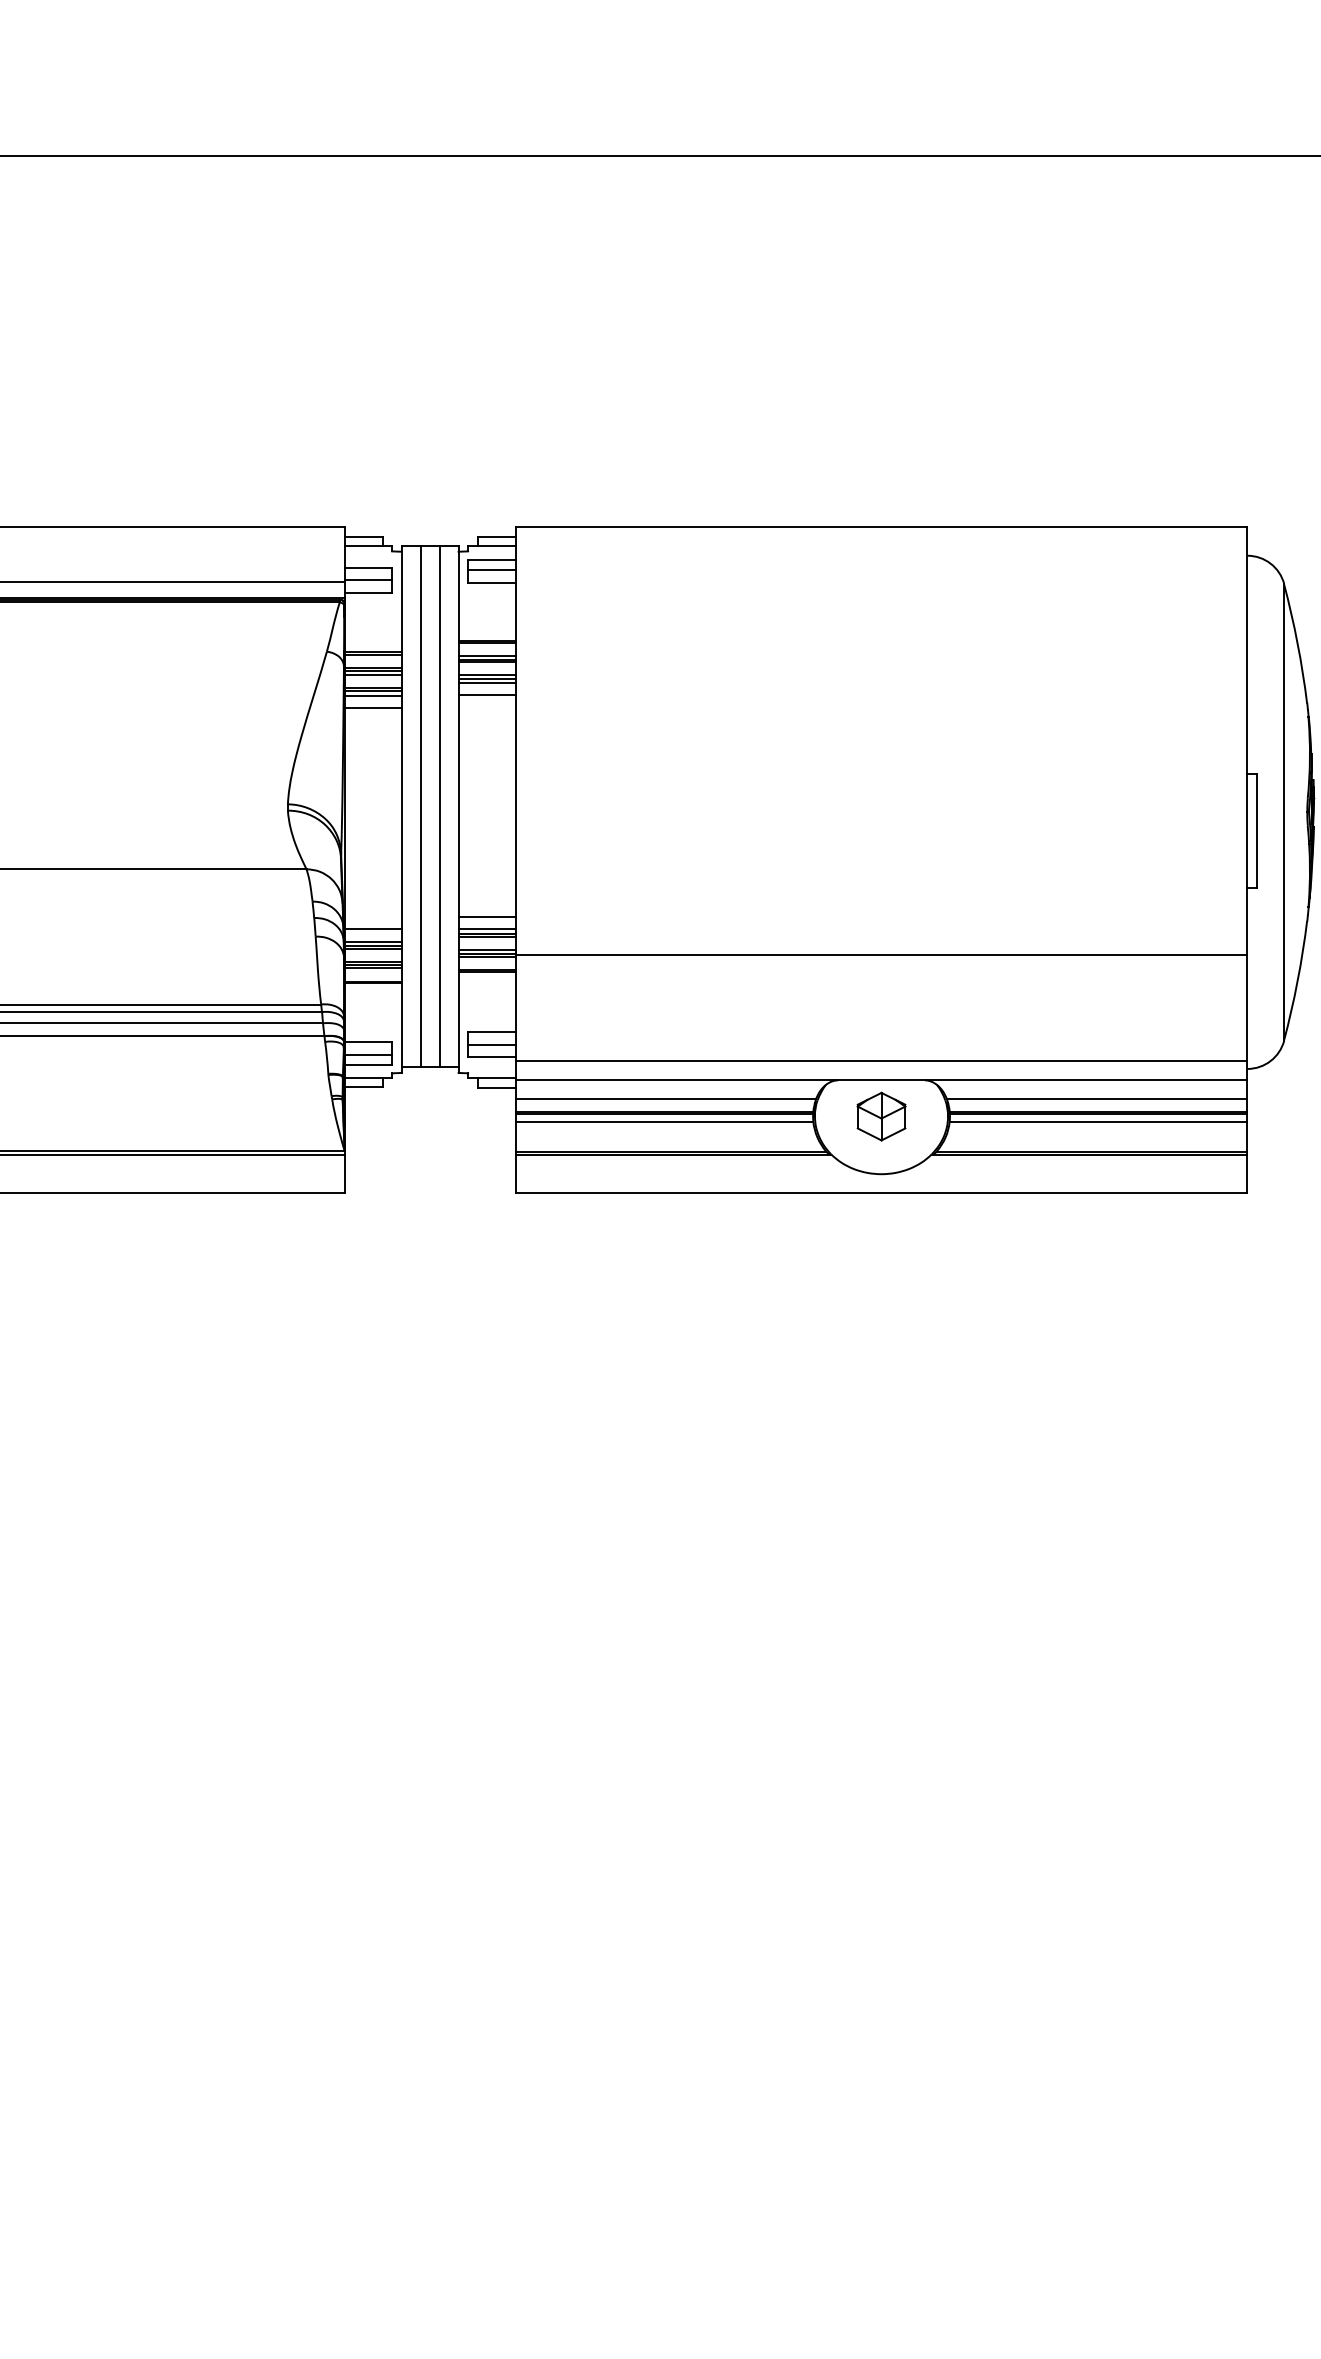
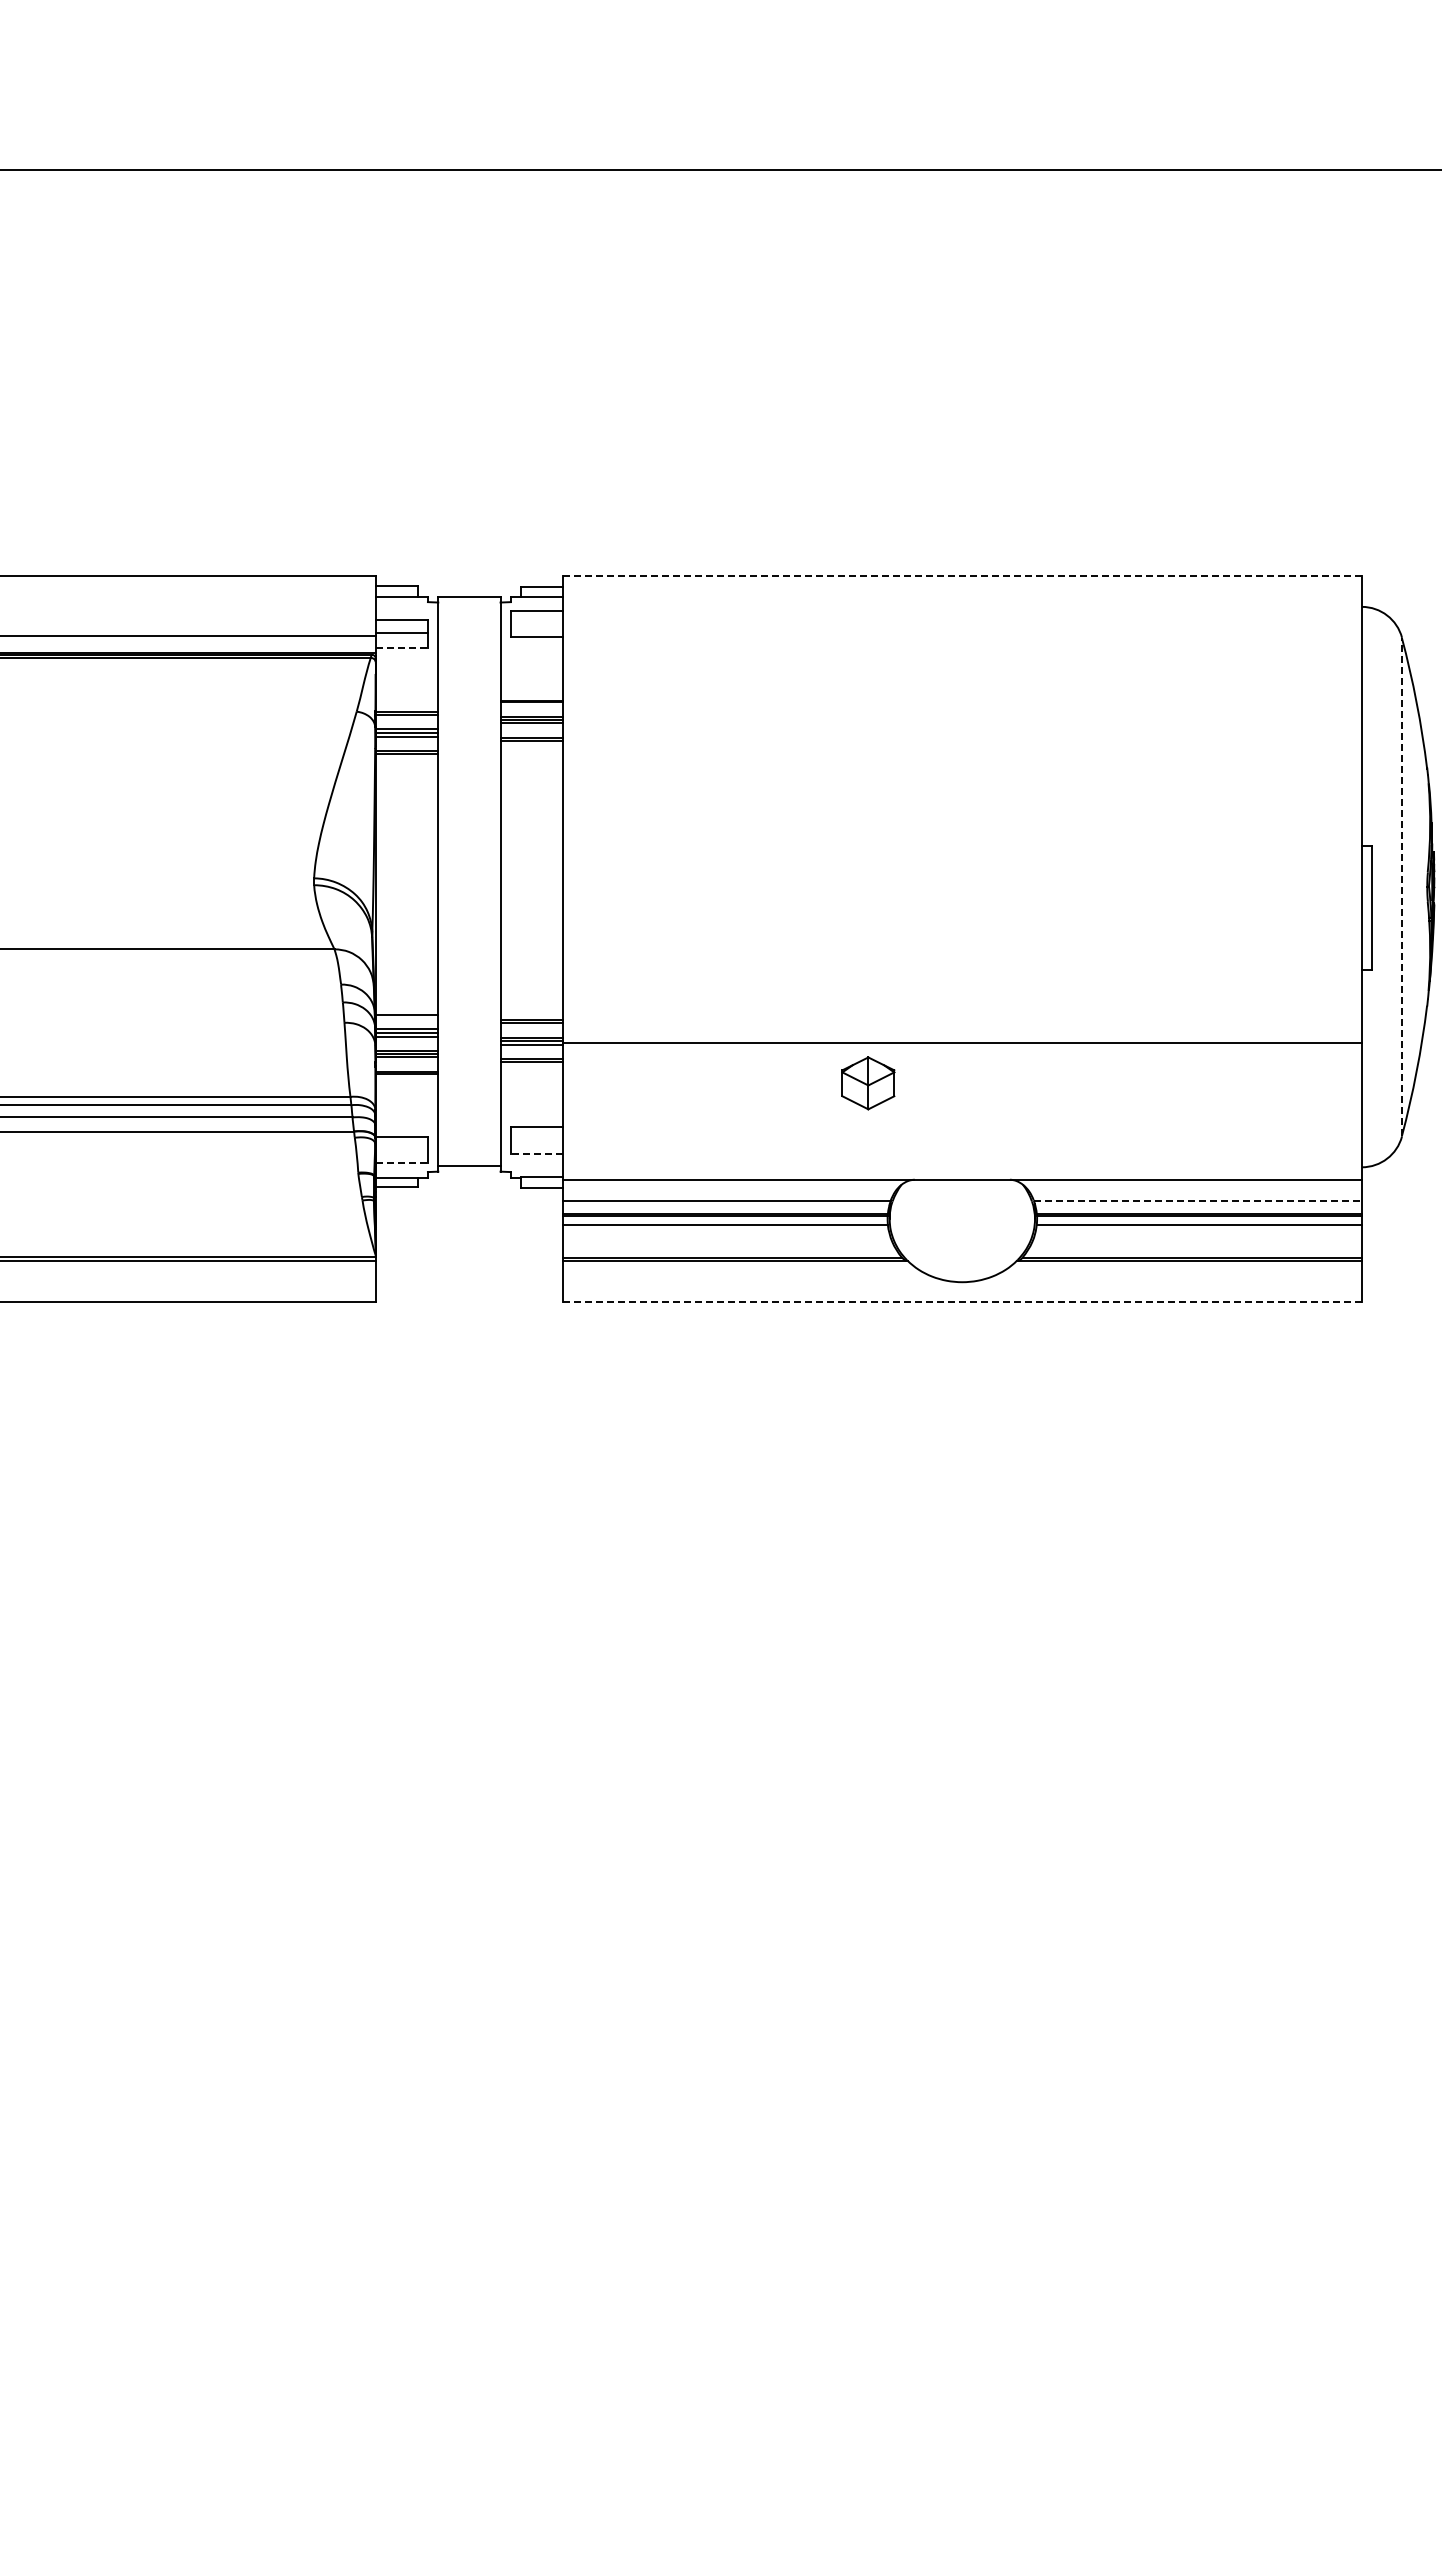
line: (881, 526) -> (962, 575), solid -> dashed
line: (491, 570) -> (536, 622), removed
line: (367, 592) -> (401, 647), solid -> dashed
line: (486, 682) -> (531, 745), removed
line: (373, 695) -> (407, 759), removed
line: (486, 695) -> (531, 759), removed
line: (373, 708) -> (407, 773), removed
line: (421, 806) -> (459, 880), removed
line: (439, 806) -> (479, 880), removed
line: (1283, 811) -> (1401, 886), solid -> dashed
line: (486, 916) -> (531, 1000), removed
line: (486, 929) -> (531, 1014), removed
line: (491, 1044) -> (536, 1140), removed
line: (367, 1054) -> (401, 1151), removed
line: (491, 1056) -> (536, 1153), solid -> dashed
line: (880, 1061) -> (961, 1159), removed
line: (367, 1064) -> (401, 1162), solid -> dashed
line: (1097, 1099) -> (1198, 1200), solid -> dashed
part: (881, 1116) -> (868, 1083), moved
line: (881, 1192) -> (962, 1302), solid -> dashed

